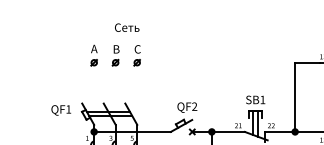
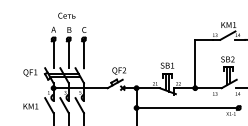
text: (126, 27) -> (66, 15), moved
line: (94, 84) -> (53, 54), added
line: (115, 84) -> (68, 54), added
line: (136, 84) -> (83, 54), added

